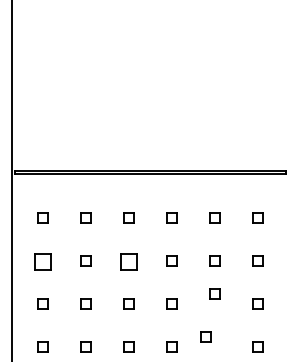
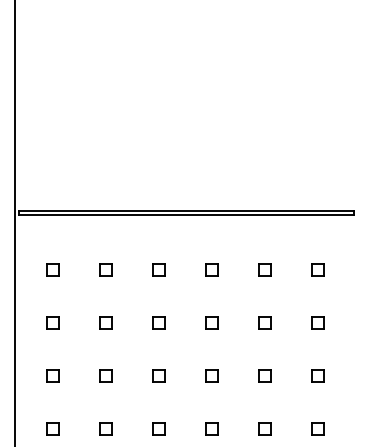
part: (42, 260) -> (52, 321), size x0.62
part: (128, 260) -> (158, 321), size x0.62
part: (214, 293) -> (264, 374), moved
part: (205, 336) -> (264, 427), moved

